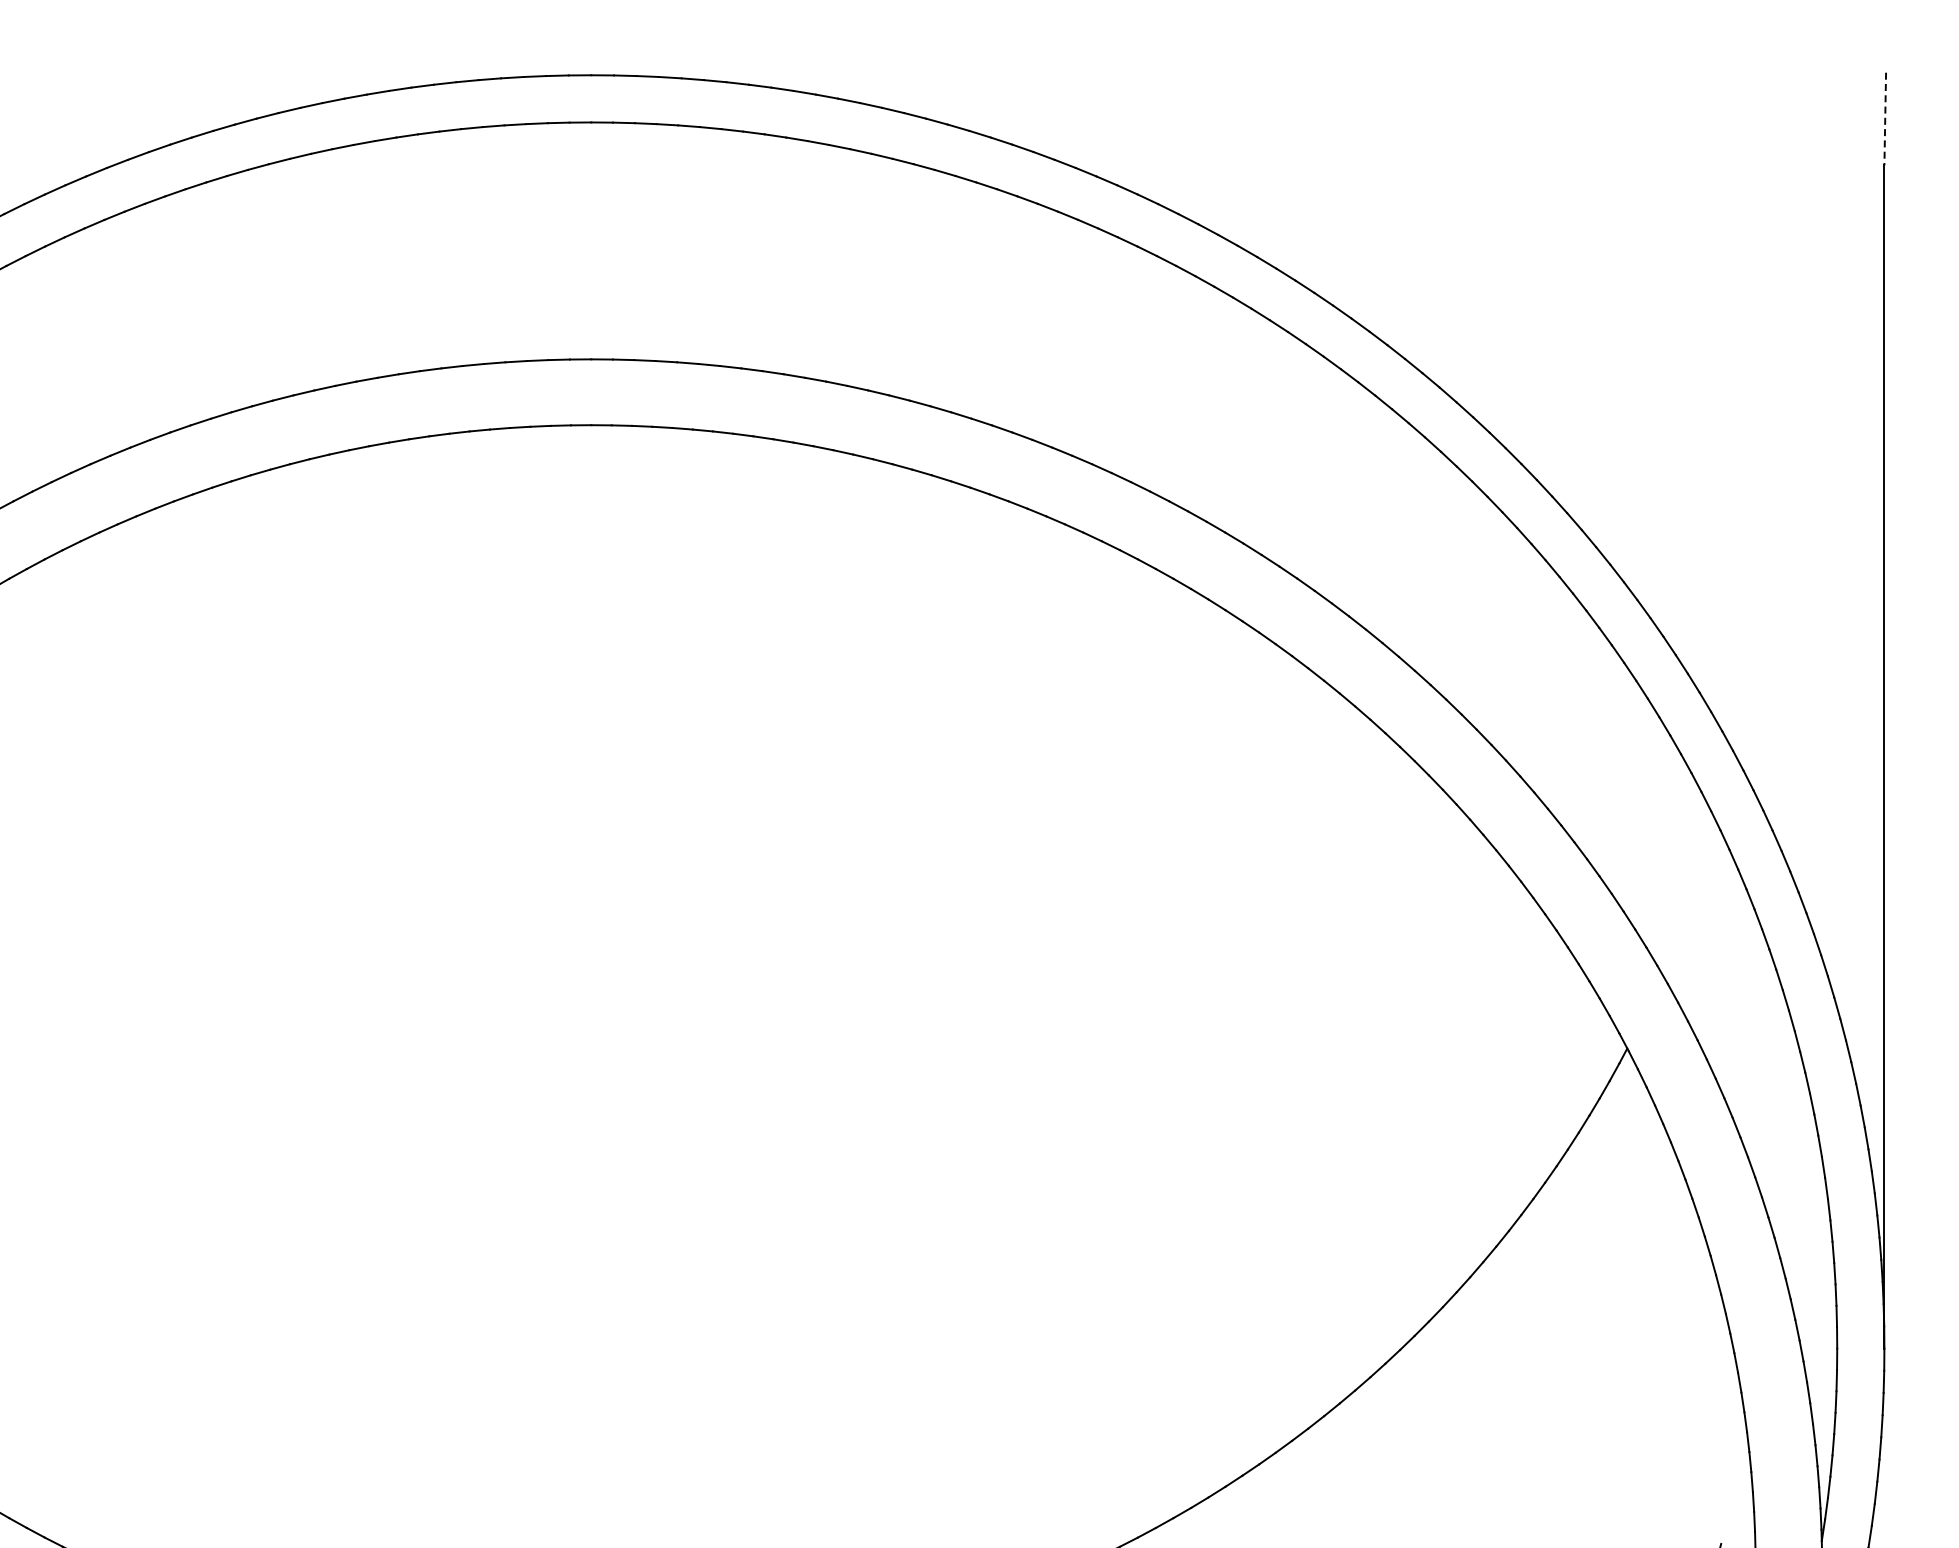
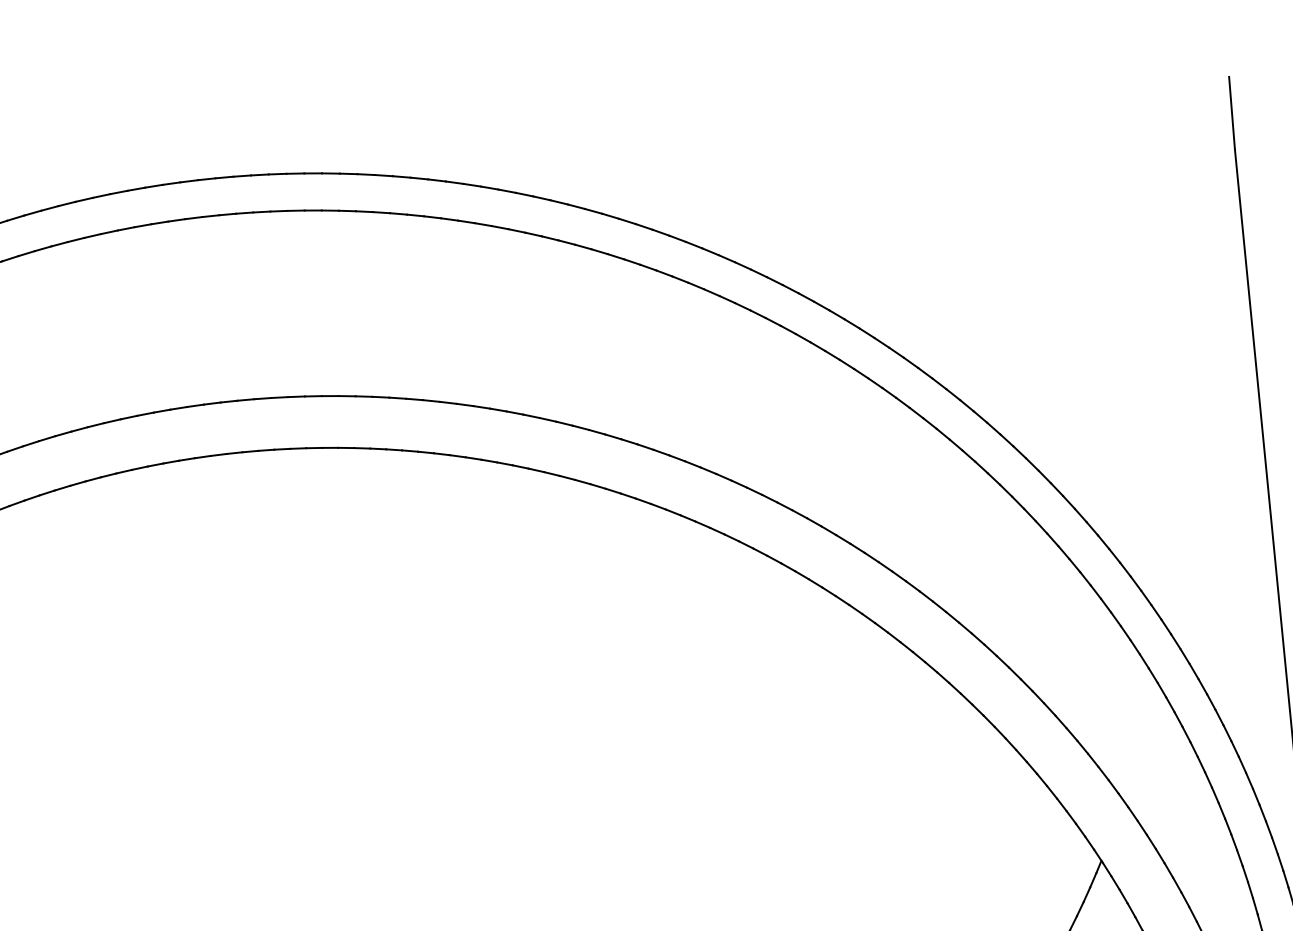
line: (1885, 119) -> (1232, 113), dashed -> solid

